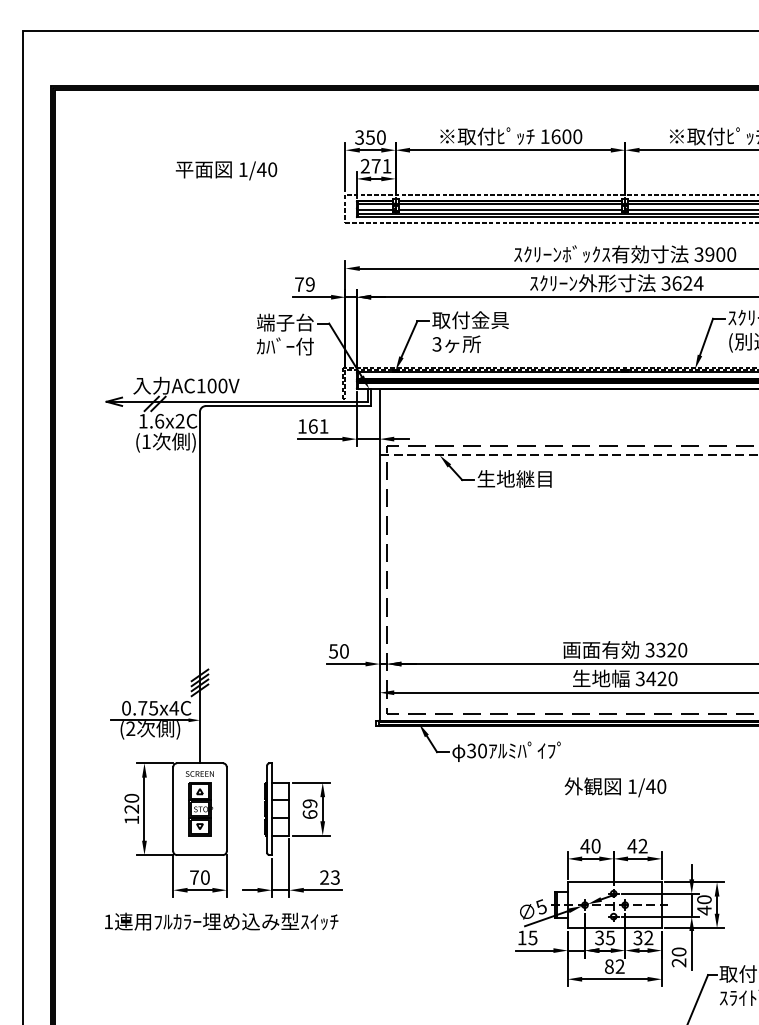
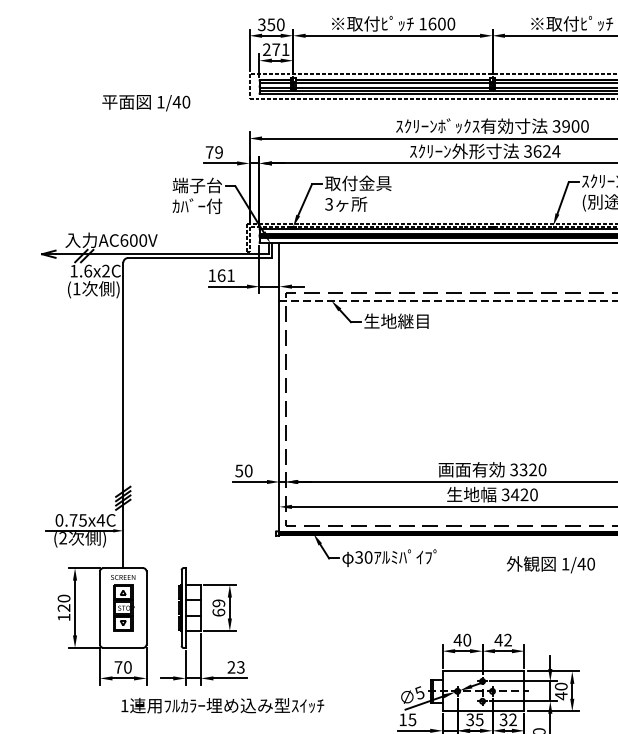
text: (226, 170) -> (146, 102), moved
text: (201, 385) -> (124, 240), AC100V -> AC600V
text: (615, 787) -> (550, 564), moved
text: (221, 921) -> (222, 705), moved

